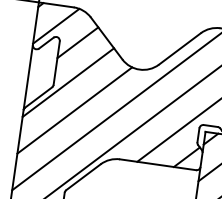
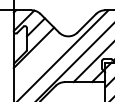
line: (73, 109) -> (38, 60), removed

